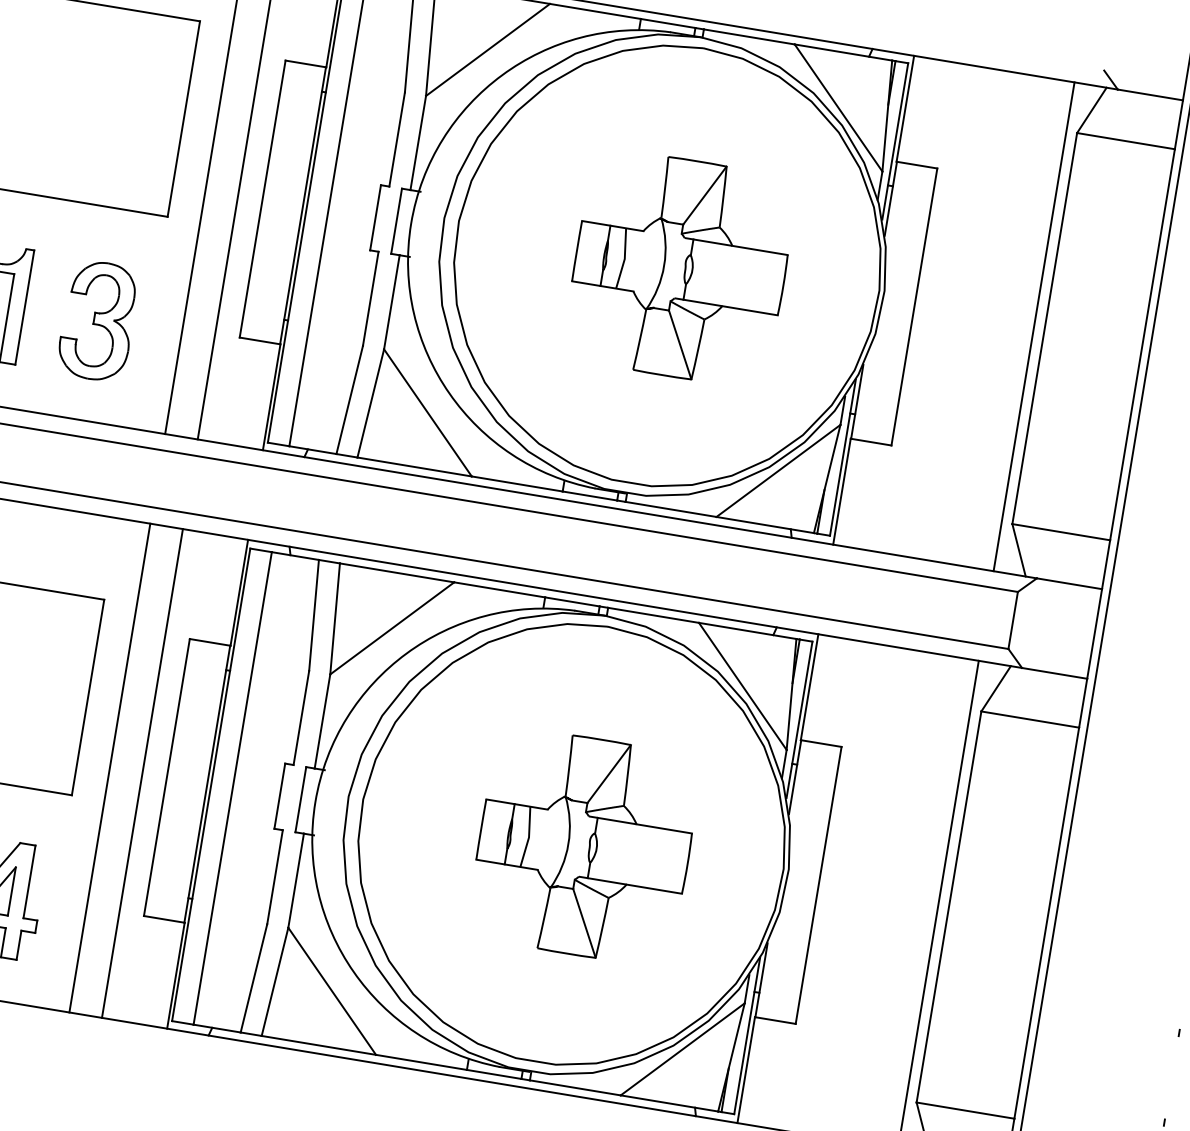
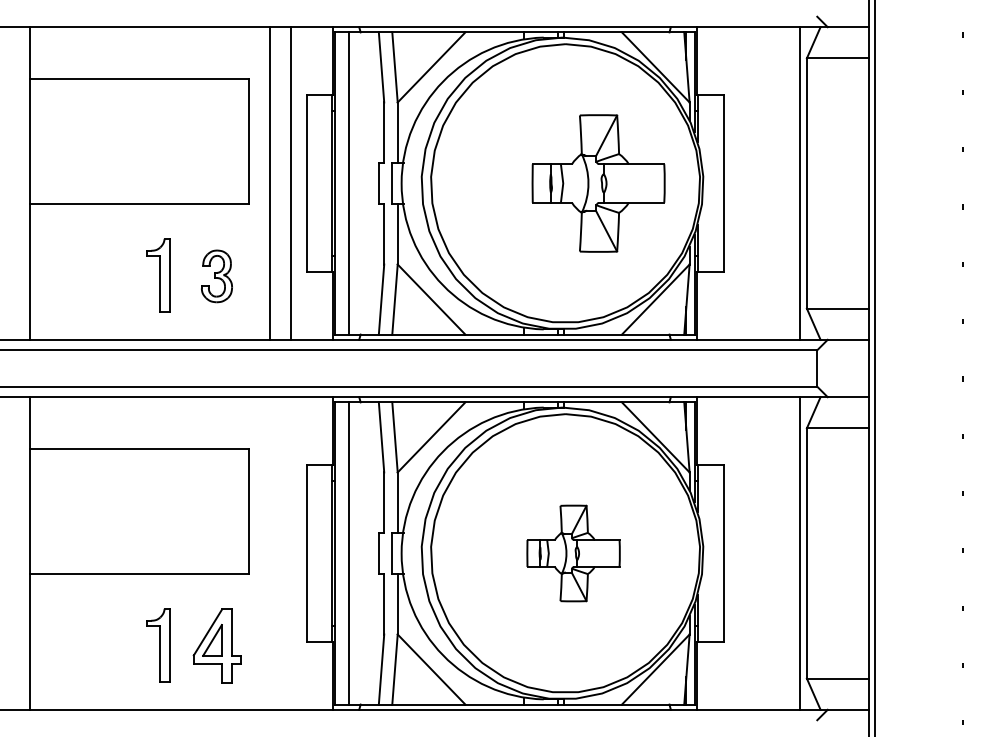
part: (679, 268) -> (598, 183), moved
part: (97, 321) -> (216, 276), size x0.7
line: (110, 768) -> (270, 553), removed
line: (143, 773) -> (291, 553), removed
part: (584, 846) -> (573, 553), size x0.7

